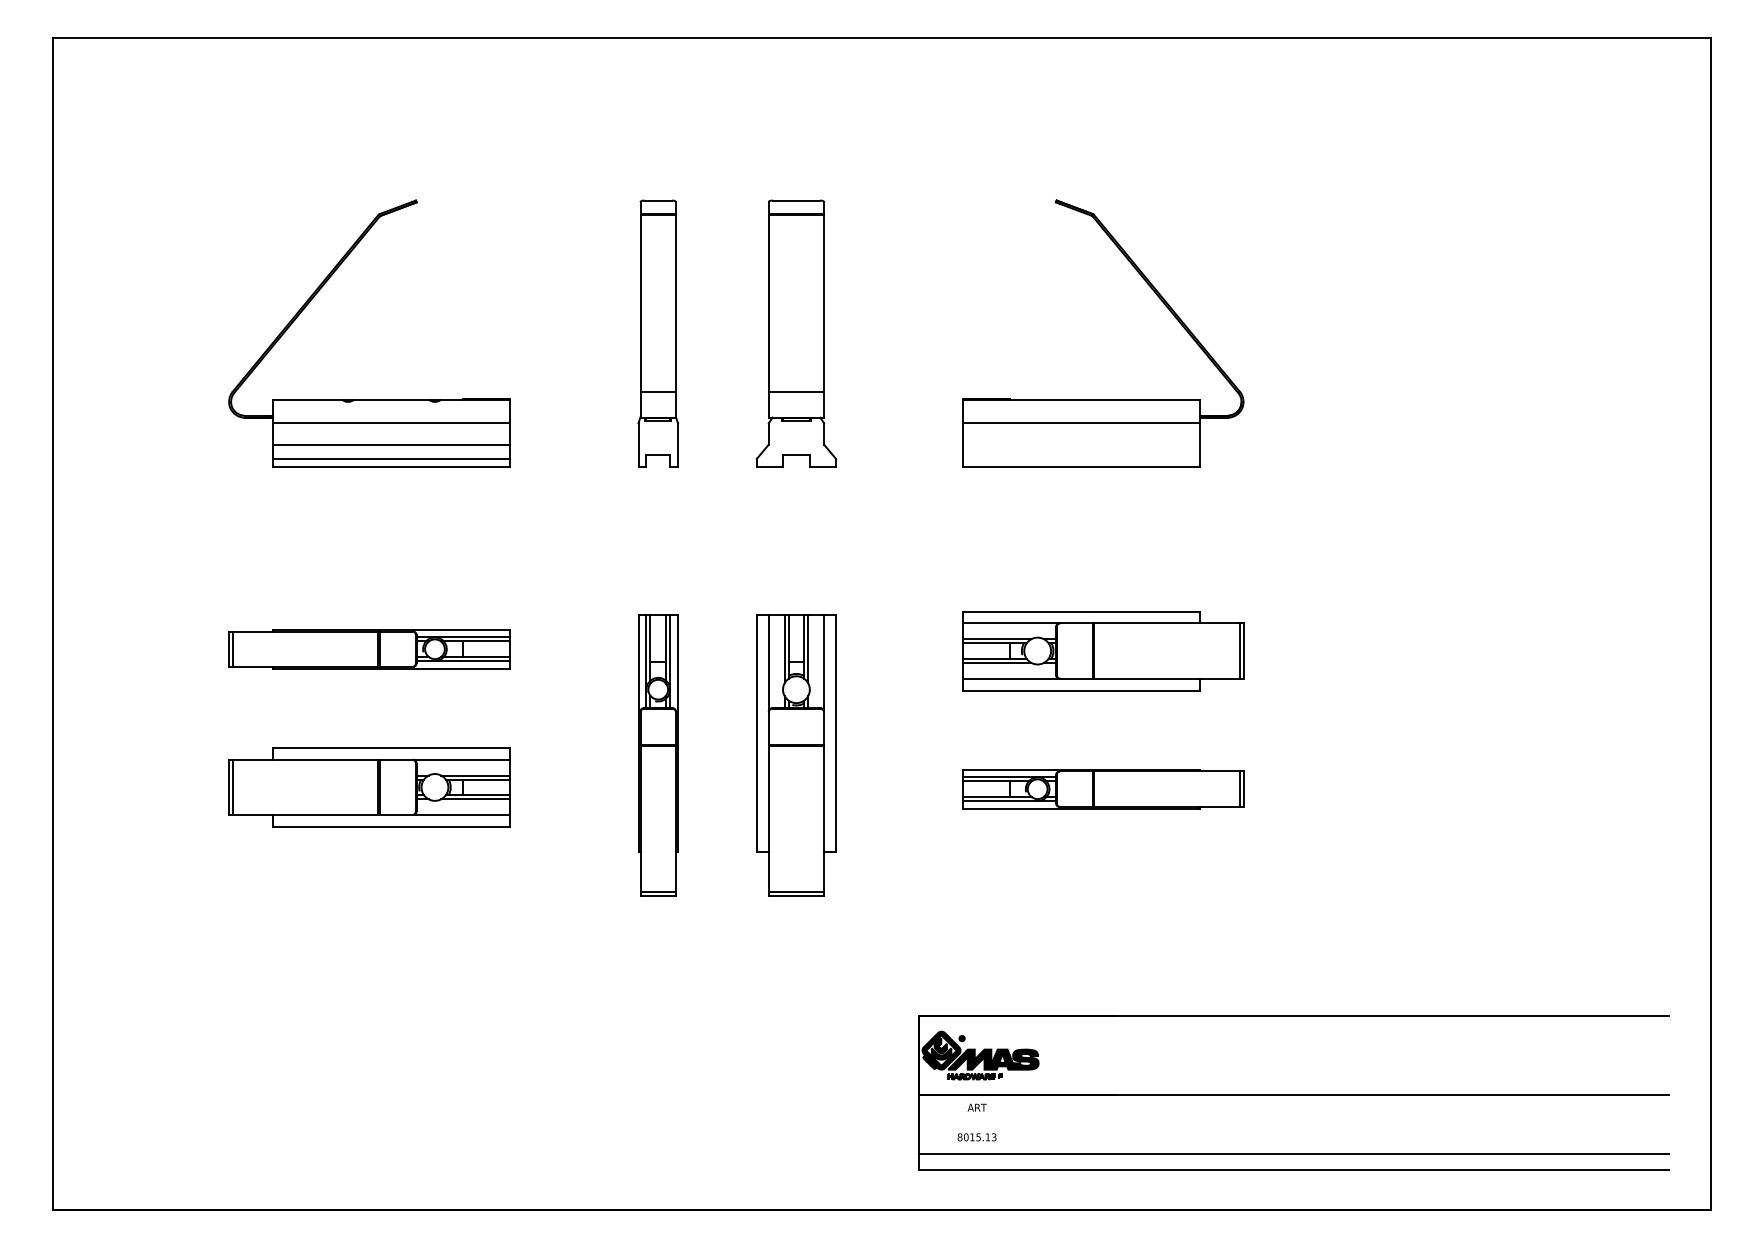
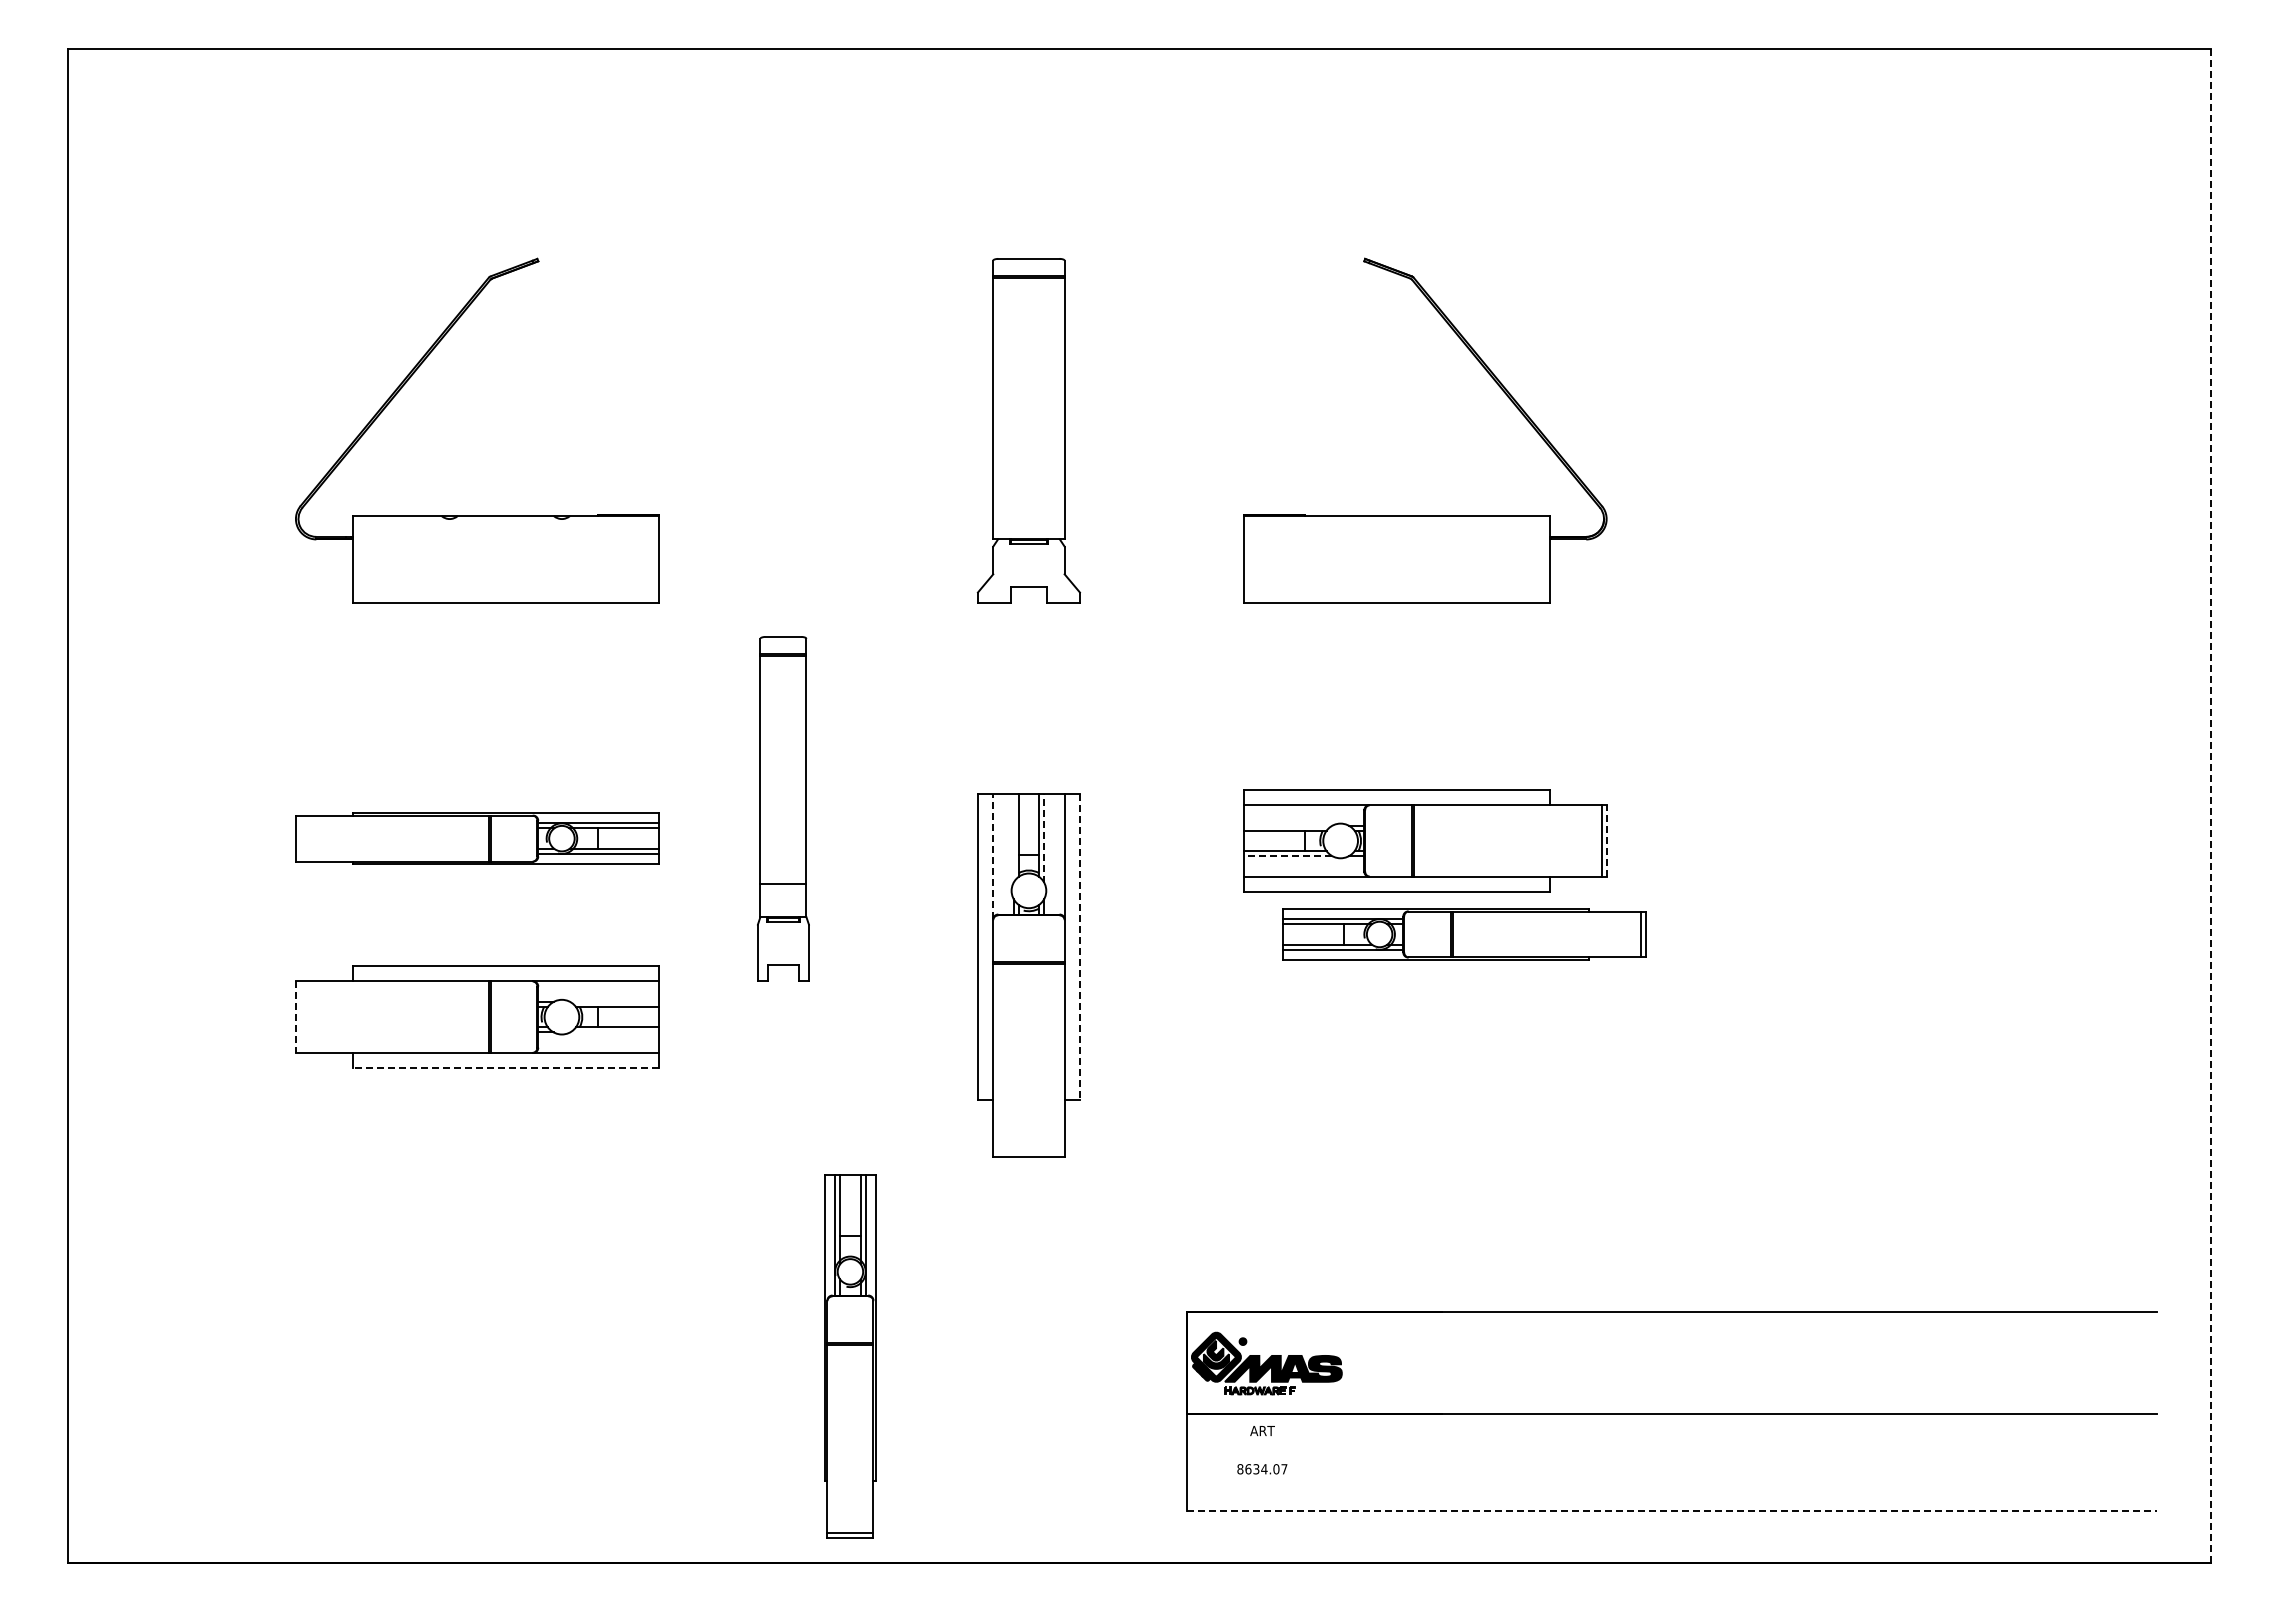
part: (658, 333) -> (783, 808), moved
line: (796, 392) -> (1028, 506), removed
line: (391, 423) -> (505, 546), removed
line: (1080, 423) -> (1396, 546), removed
line: (391, 444) -> (505, 574), removed
line: (391, 458) -> (505, 592), removed
line: (1710, 623) -> (2210, 805), solid -> dashed
line: (996, 639) -> (1287, 825), removed
line: (784, 648) -> (1013, 837), removed
line: (808, 648) -> (1044, 837), solid -> dashed
line: (232, 649) -> (300, 838), removed
line: (1243, 650) -> (1606, 840), solid -> dashed
line: (768, 663) -> (993, 856), solid -> dashed
line: (996, 663) -> (1287, 856), solid -> dashed
line: (835, 733) -> (1079, 947), solid -> dashed
part: (658, 755) -> (850, 1356), moved
line: (475, 775) -> (614, 1001), removed
line: (232, 786) -> (300, 1016), removed
line: (228, 787) -> (295, 1017), solid -> dashed
part: (1103, 789) -> (1464, 934), moved
line: (475, 799) -> (614, 1032), removed
line: (391, 827) -> (505, 1068), solid -> dashed
line: (796, 892) -> (1028, 1152), removed
text: (980, 1137) -> (1266, 1469), 8015.13 -> 8634.07
line: (1293, 1153) -> (1671, 1490), removed
line: (1294, 1170) -> (1672, 1511), solid -> dashed

